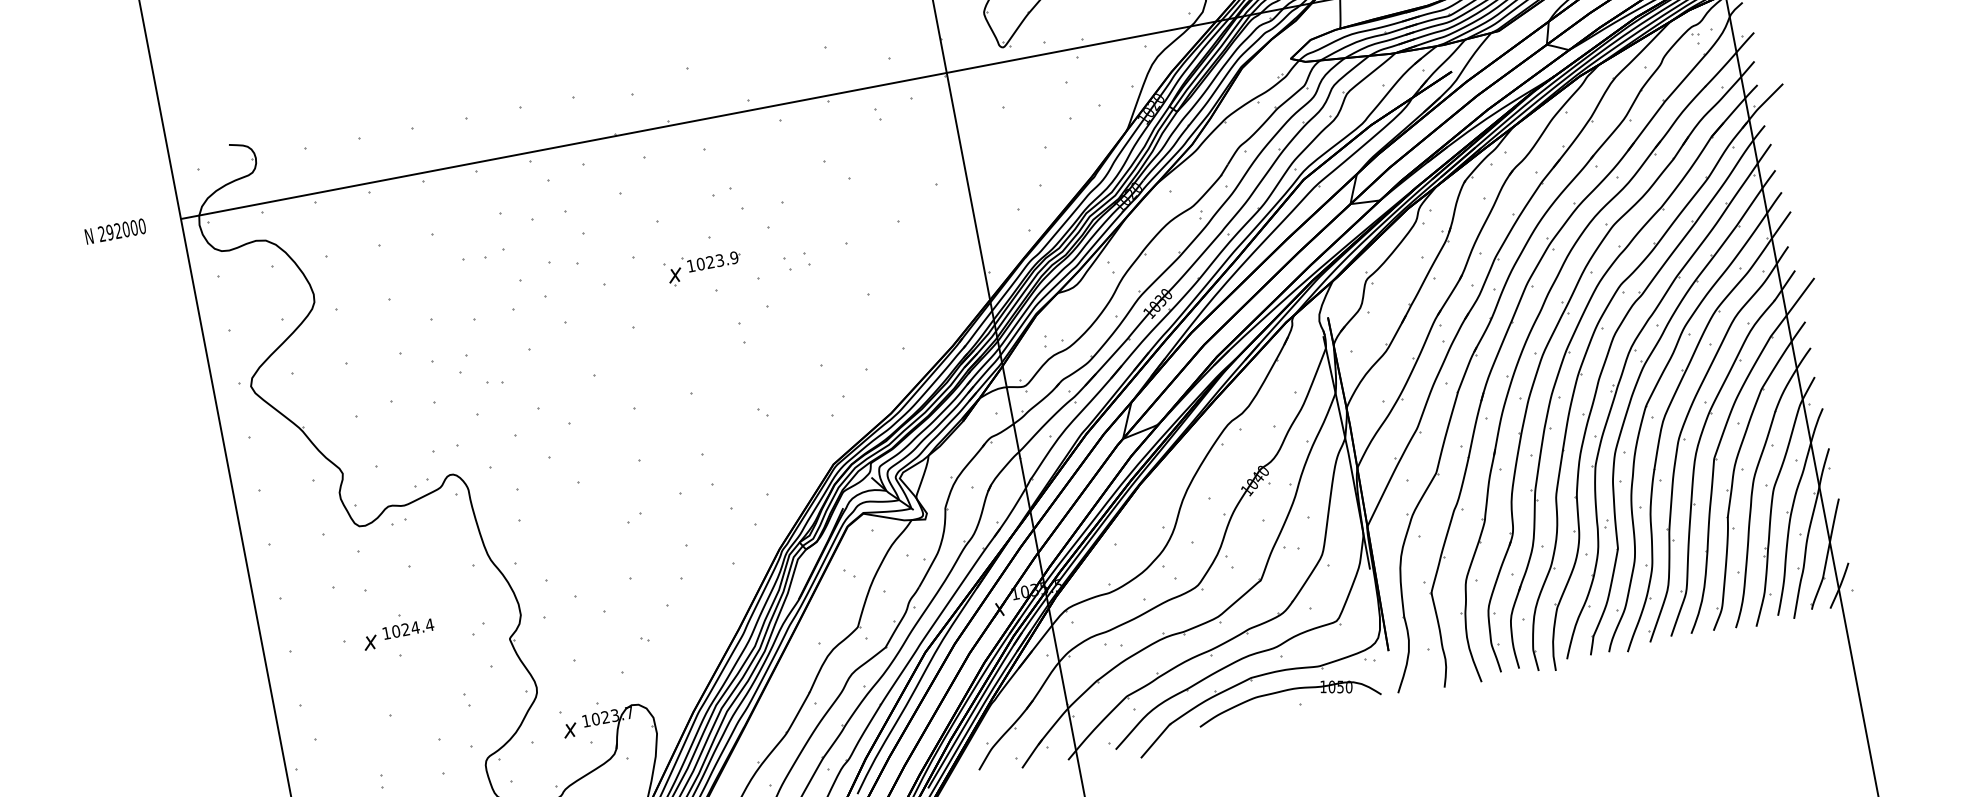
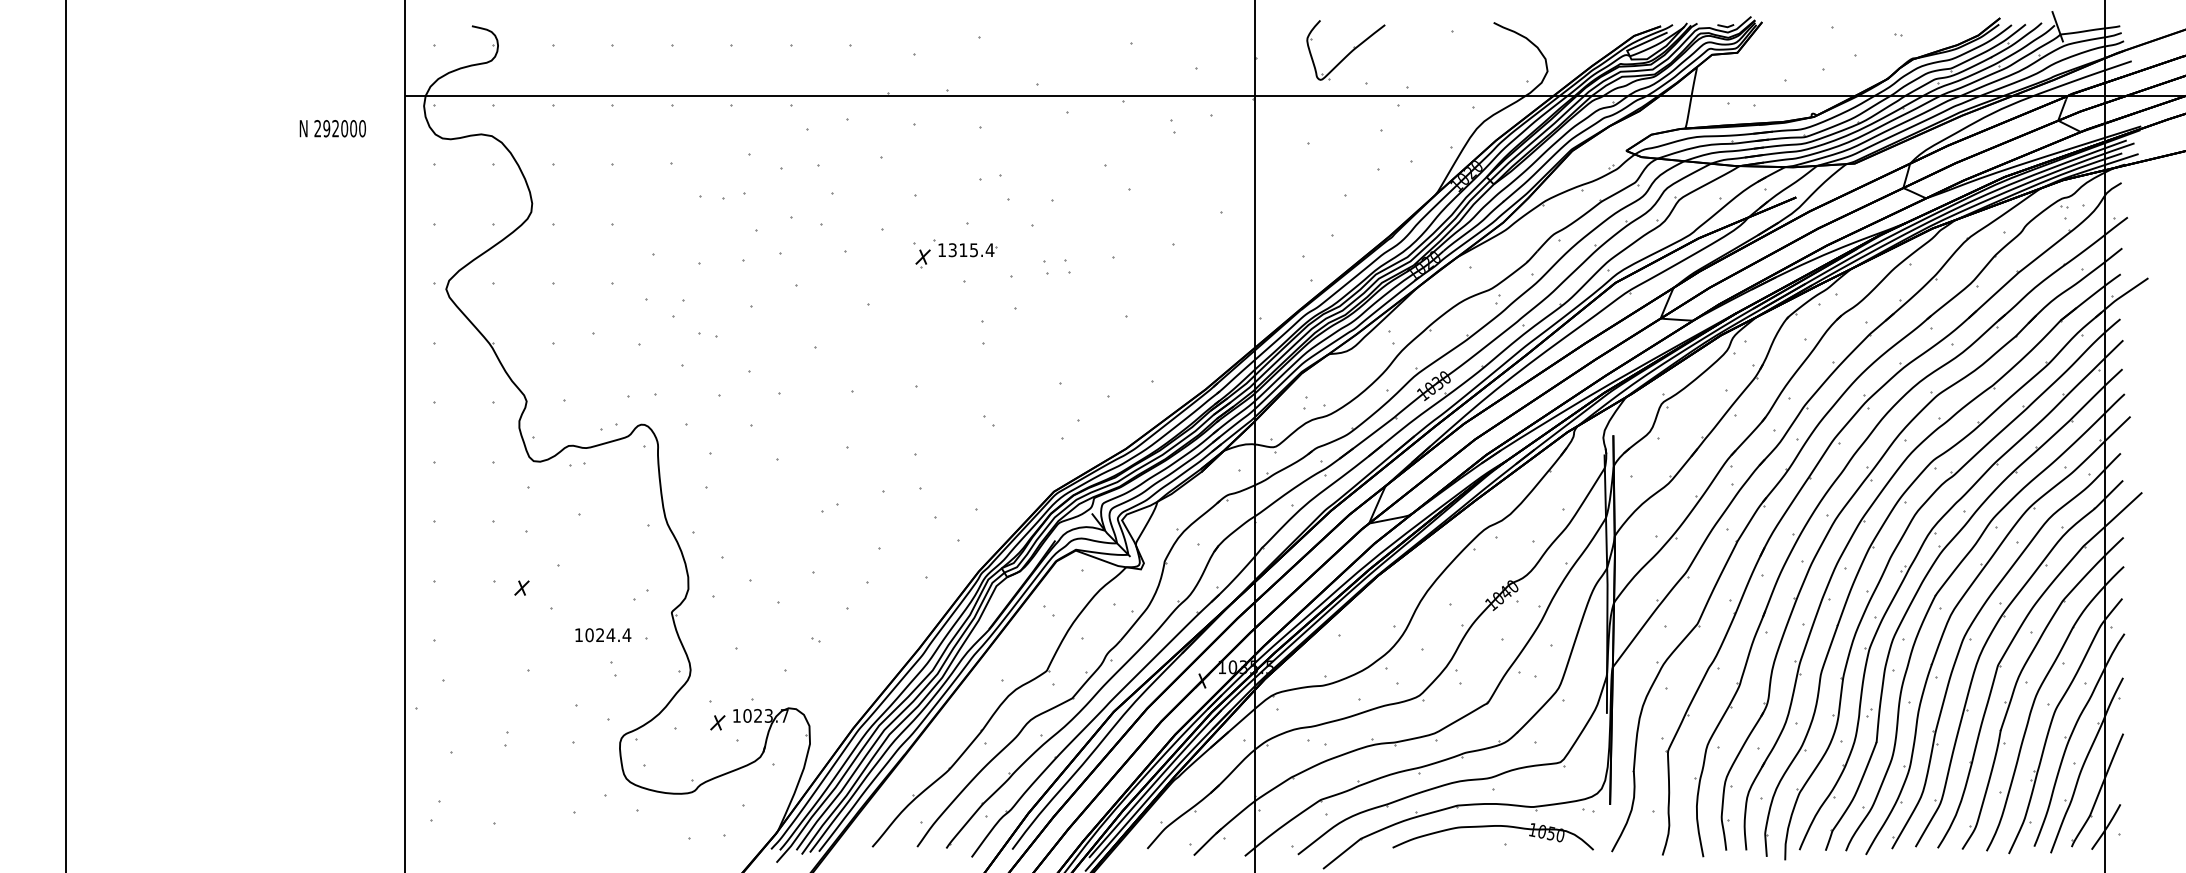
text: (115, 231) -> (332, 128), moved
text: (717, 261) -> (971, 250), 1023.9 -> 1315.4
text: (408, 629) -> (603, 635), moved

